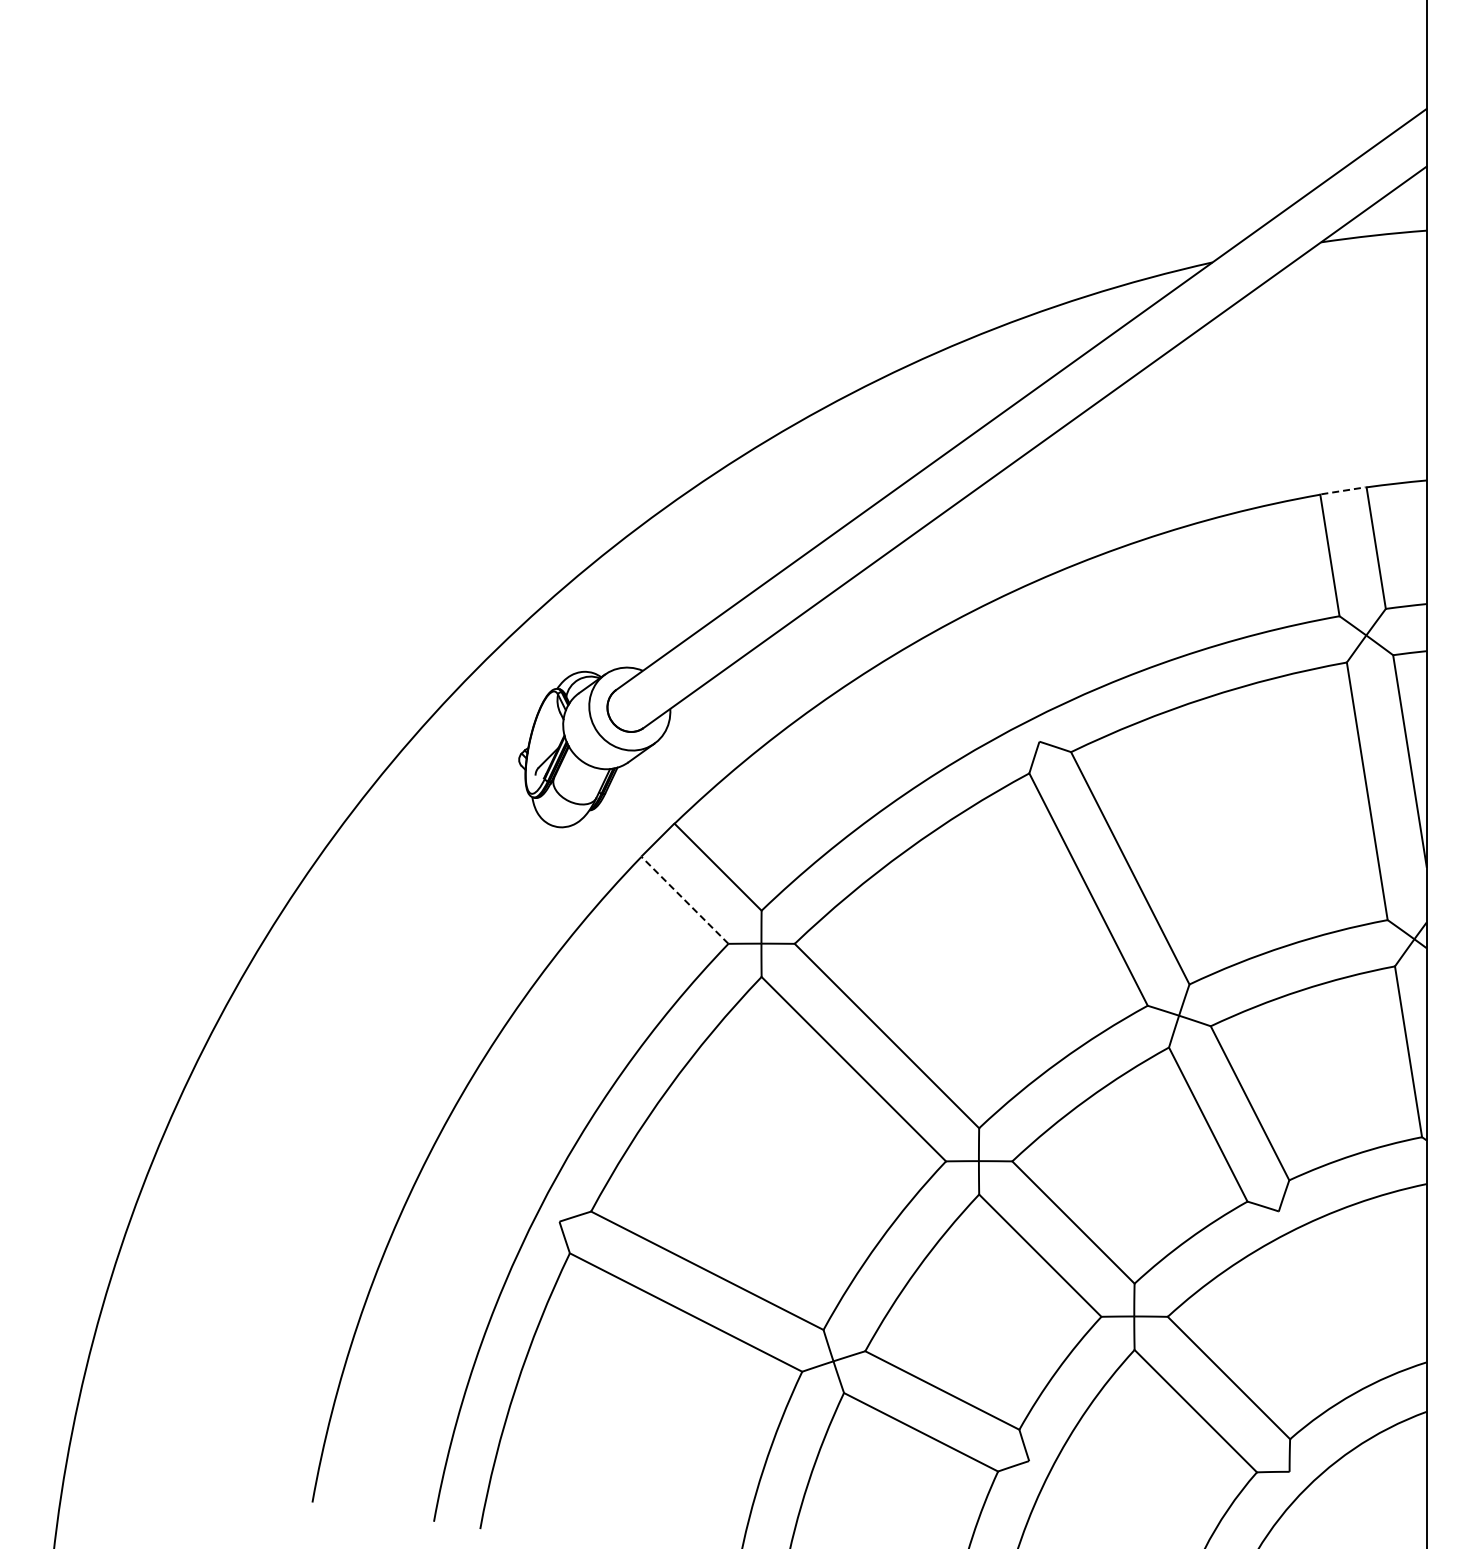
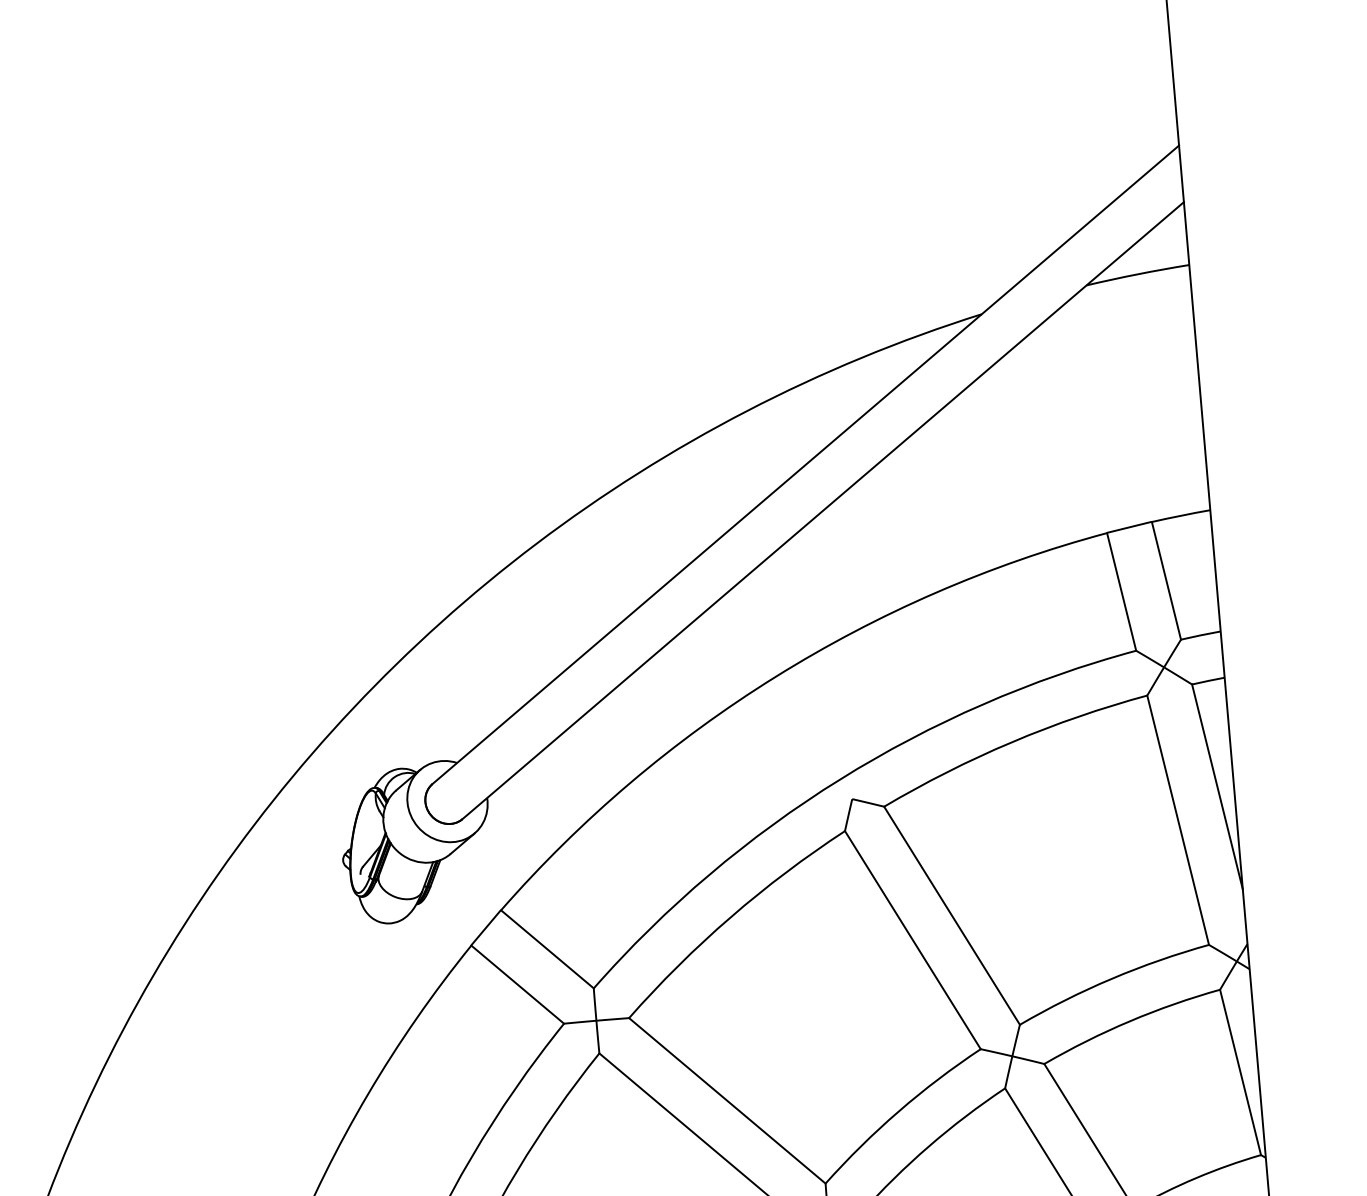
line: (1343, 490) -> (1129, 527), dashed -> solid
line: (684, 900) -> (517, 984), dashed -> solid

